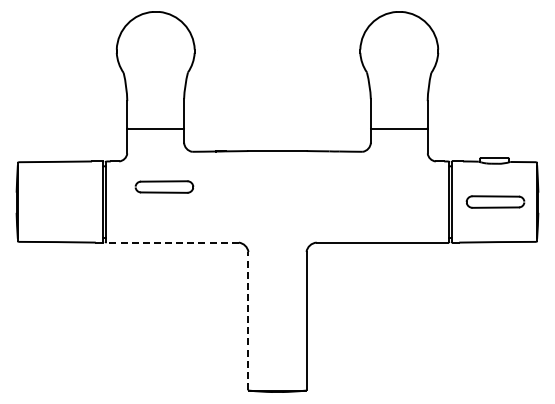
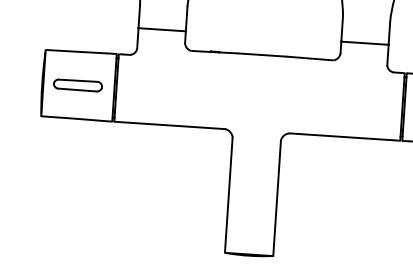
part: (164, 186) -> (78, 84), moved
line: (172, 242) -> (169, 125), dashed -> solid
line: (248, 320) -> (228, 194), dashed -> solid

